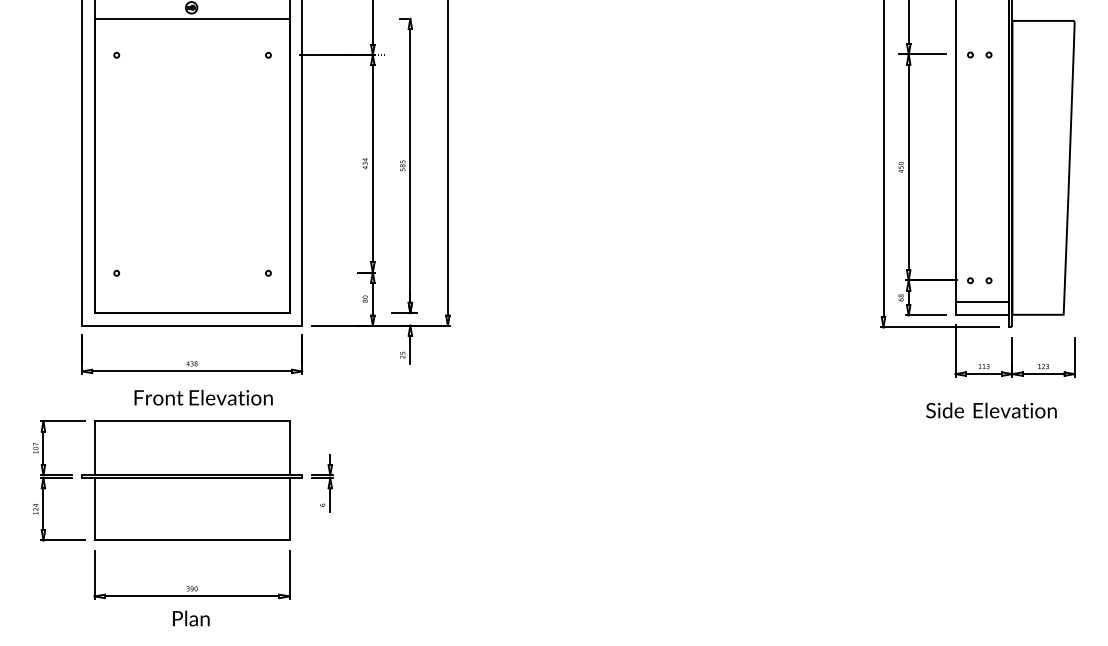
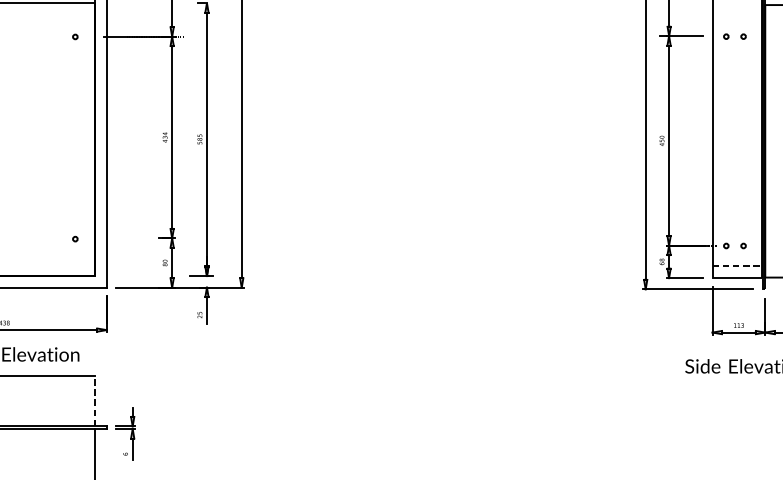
line: (982, 302) -> (737, 266), solid -> dashed
line: (289, 448) -> (94, 401), solid -> dashed

